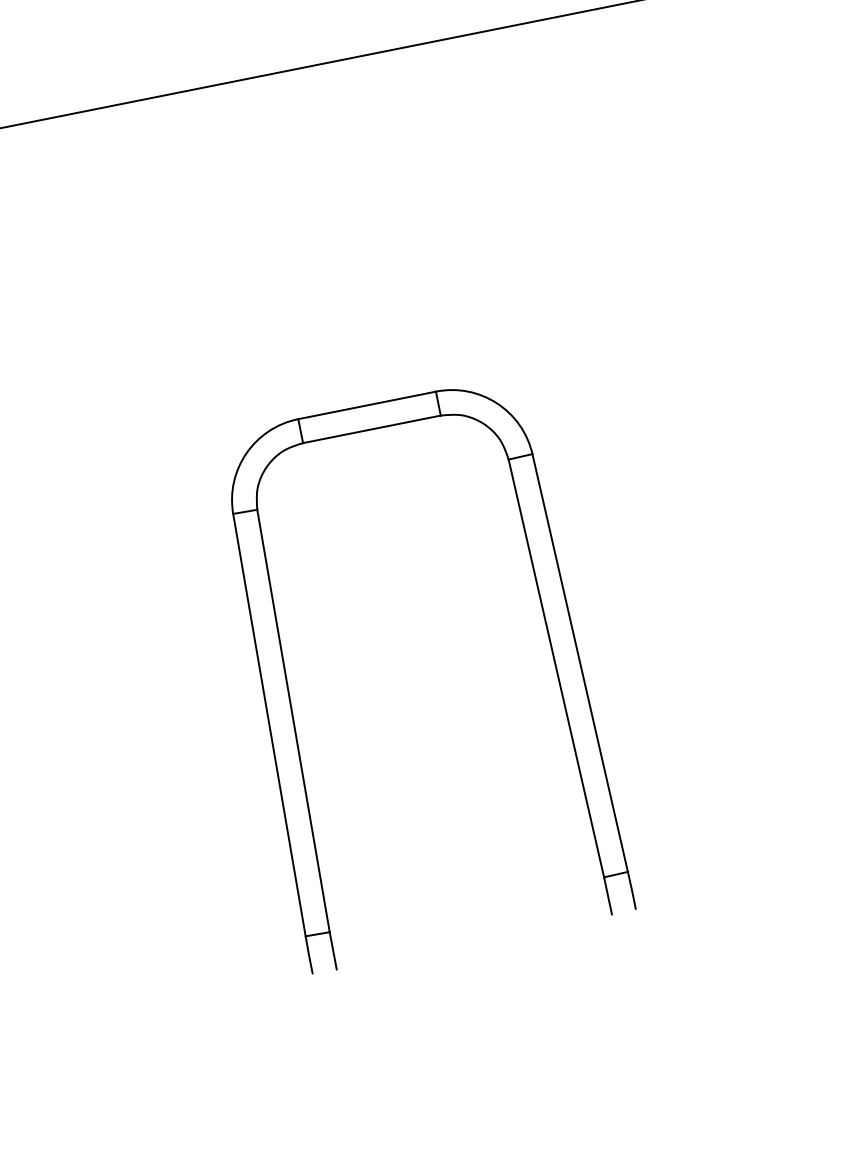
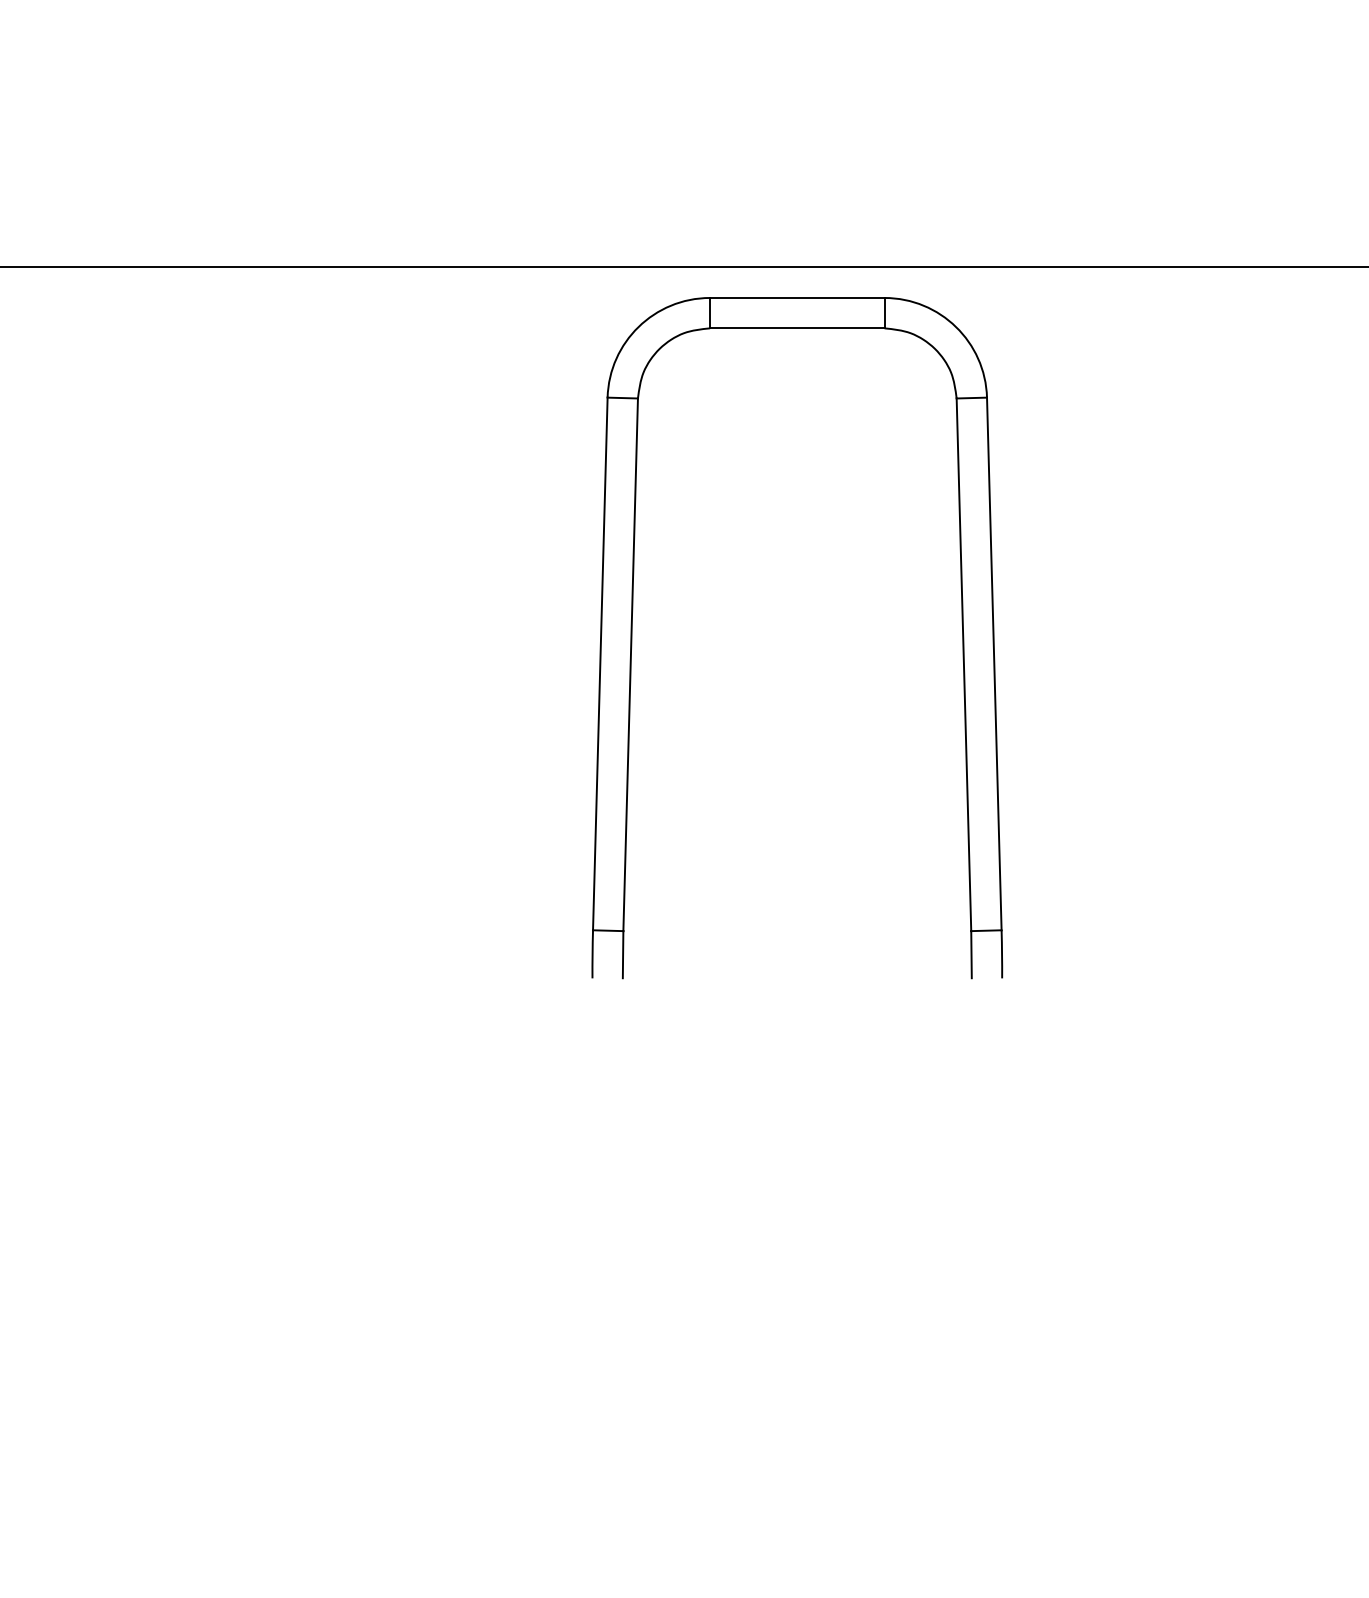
part: (547, 636) -> (961, 623), moved

